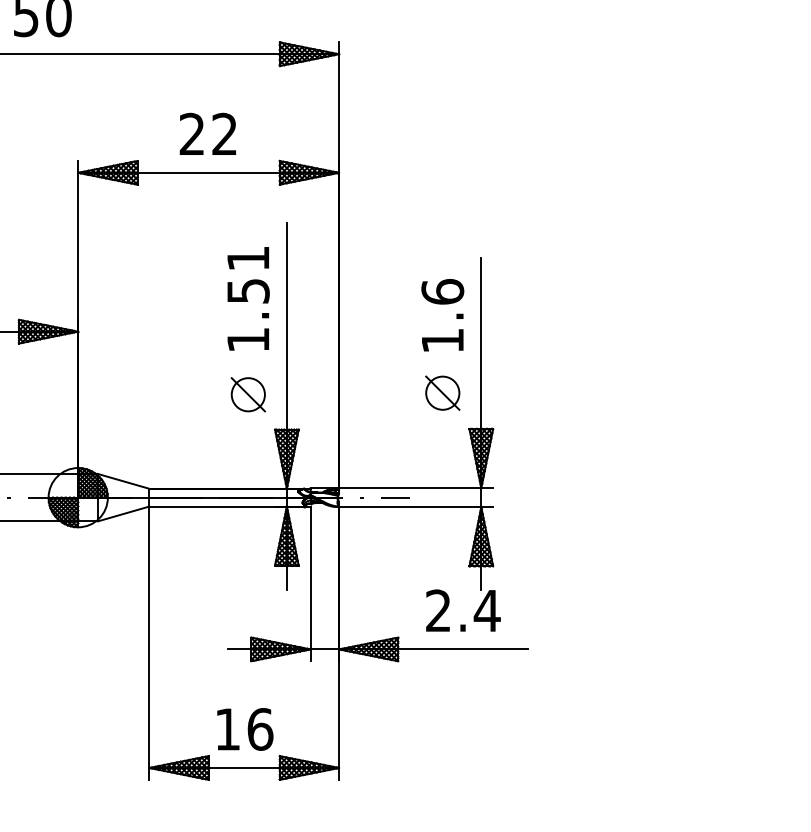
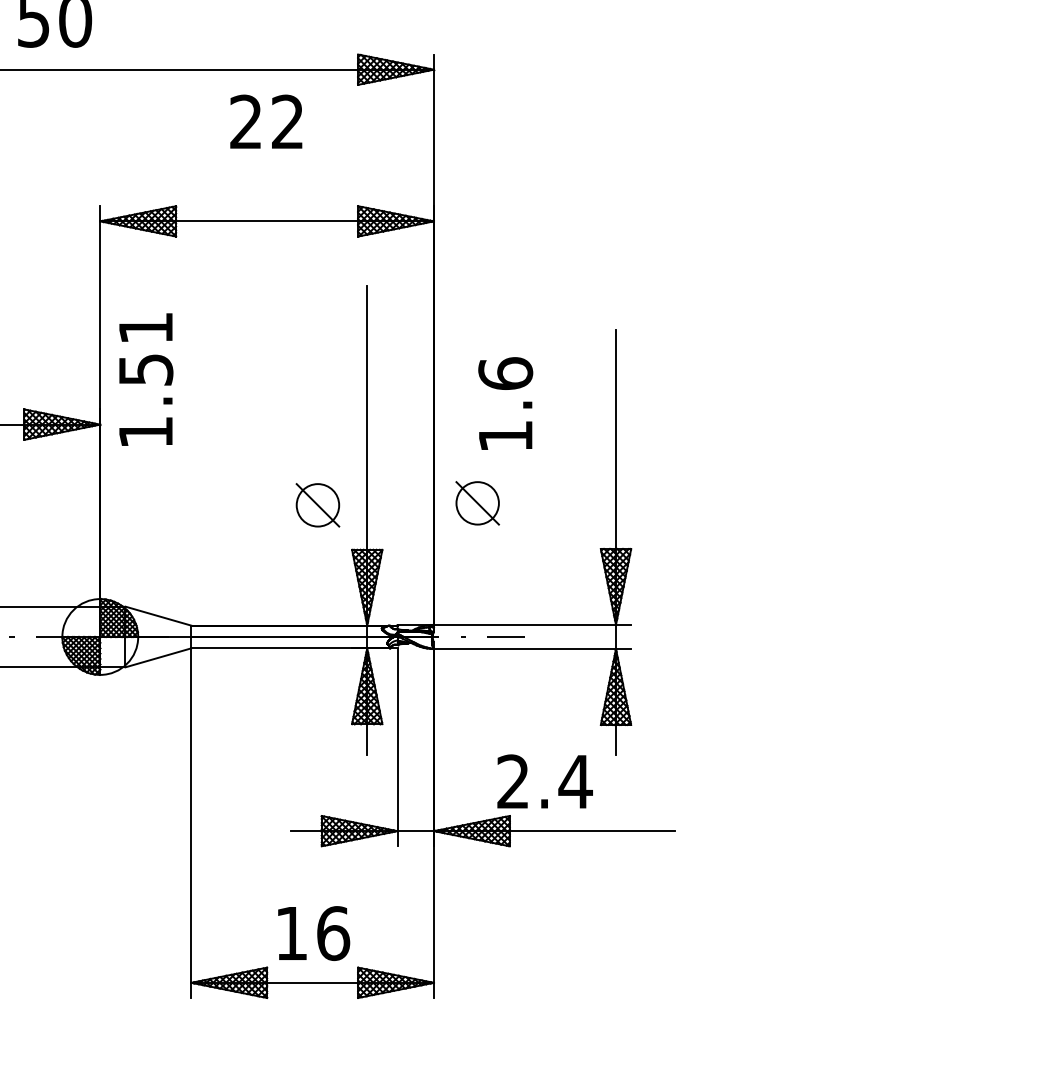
text: (208, 133) -> (266, 121), moved
text: (248, 298) -> (146, 379), moved
text: (442, 315) -> (505, 403), moved
part: (442, 393) -> (477, 503), moved
text: (462, 610) -> (544, 781), moved

